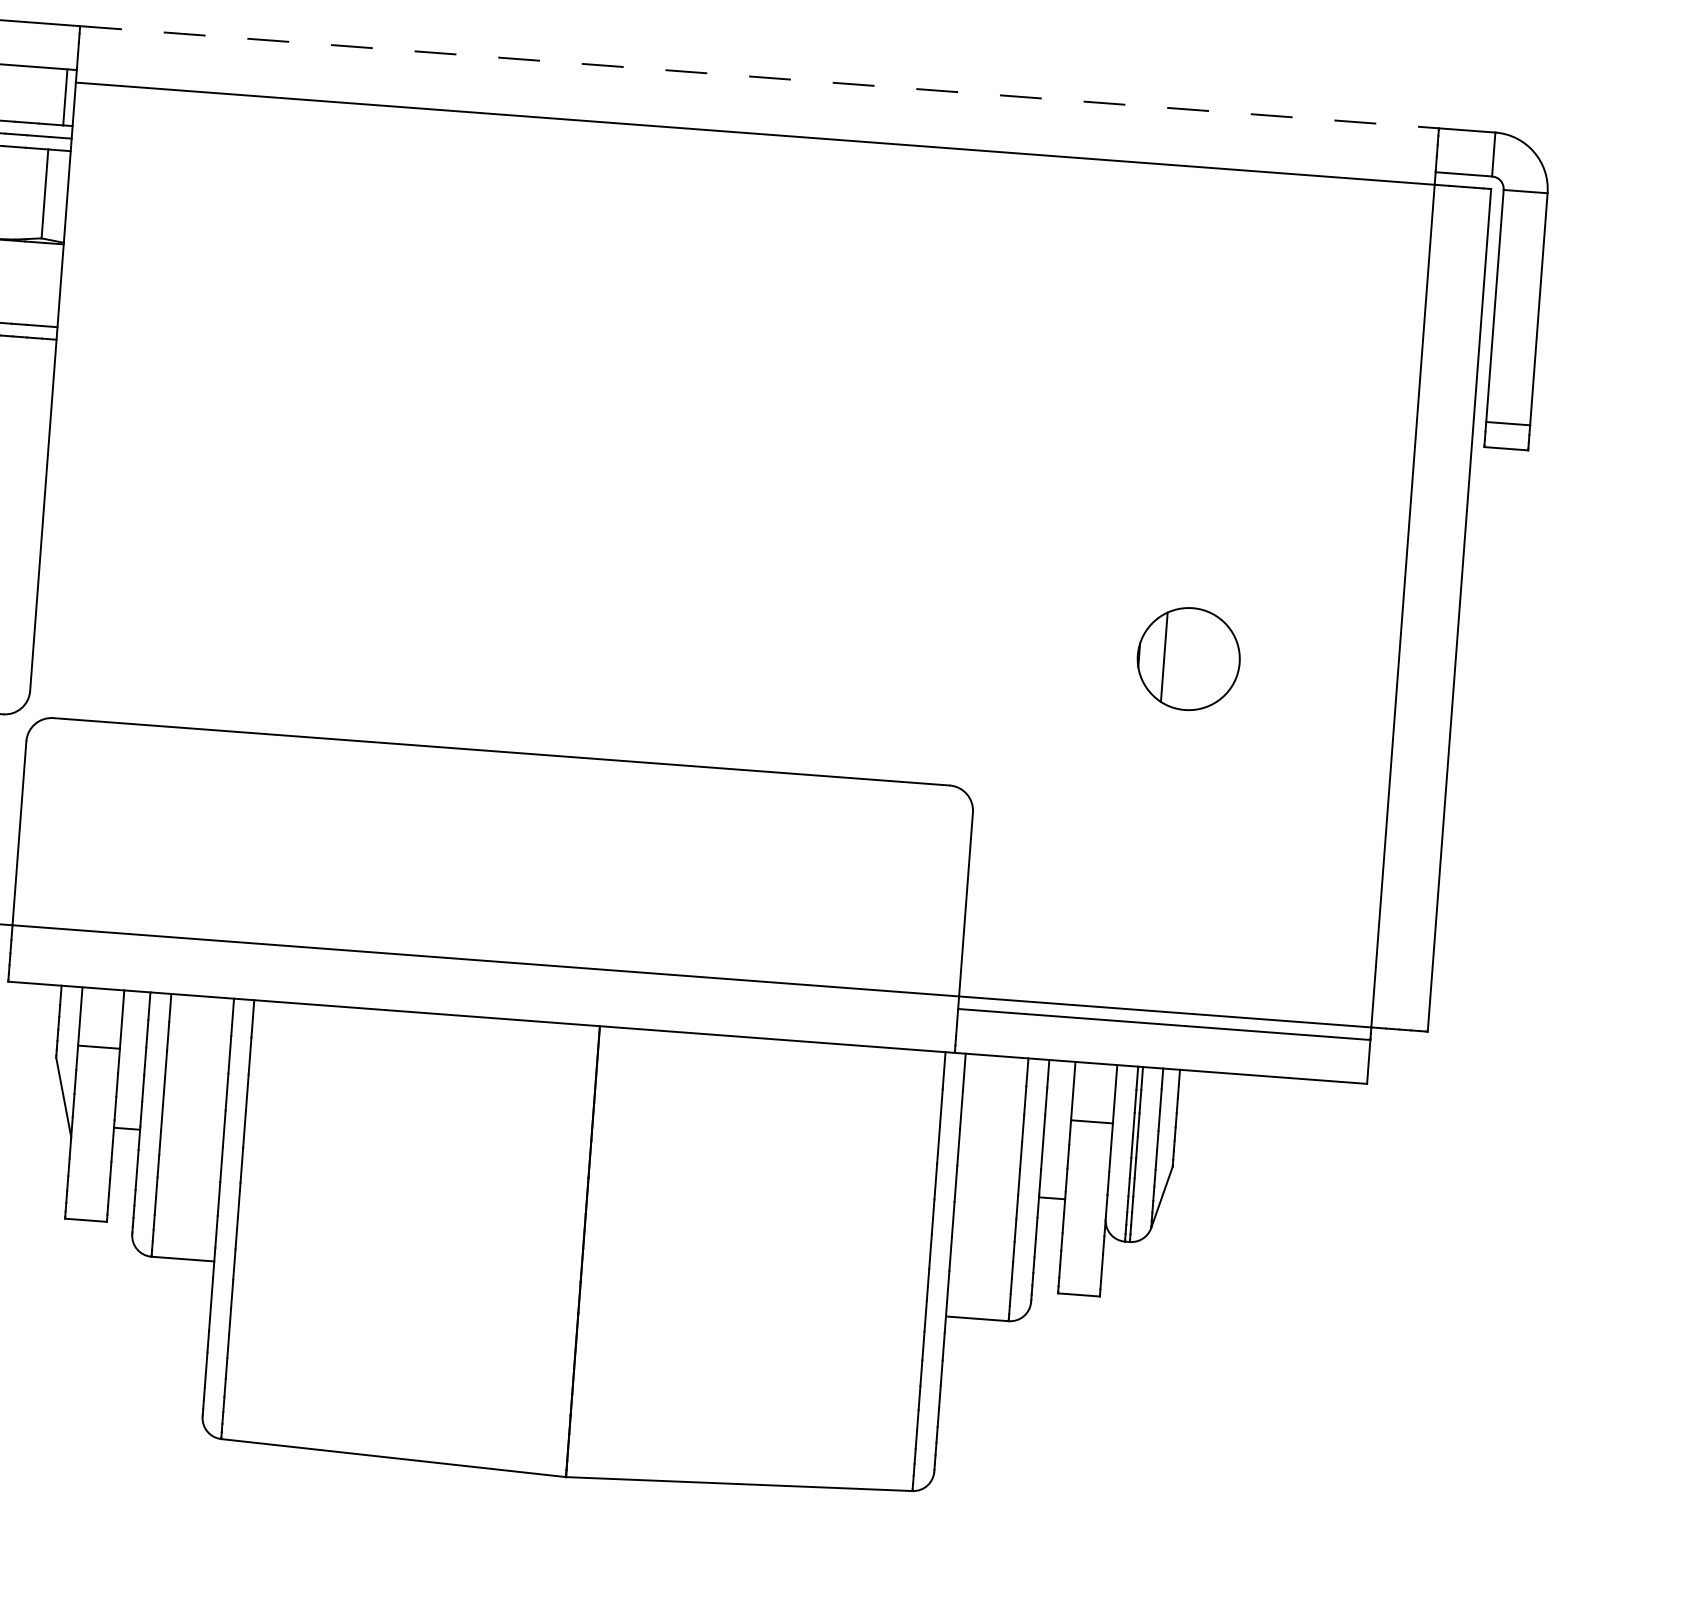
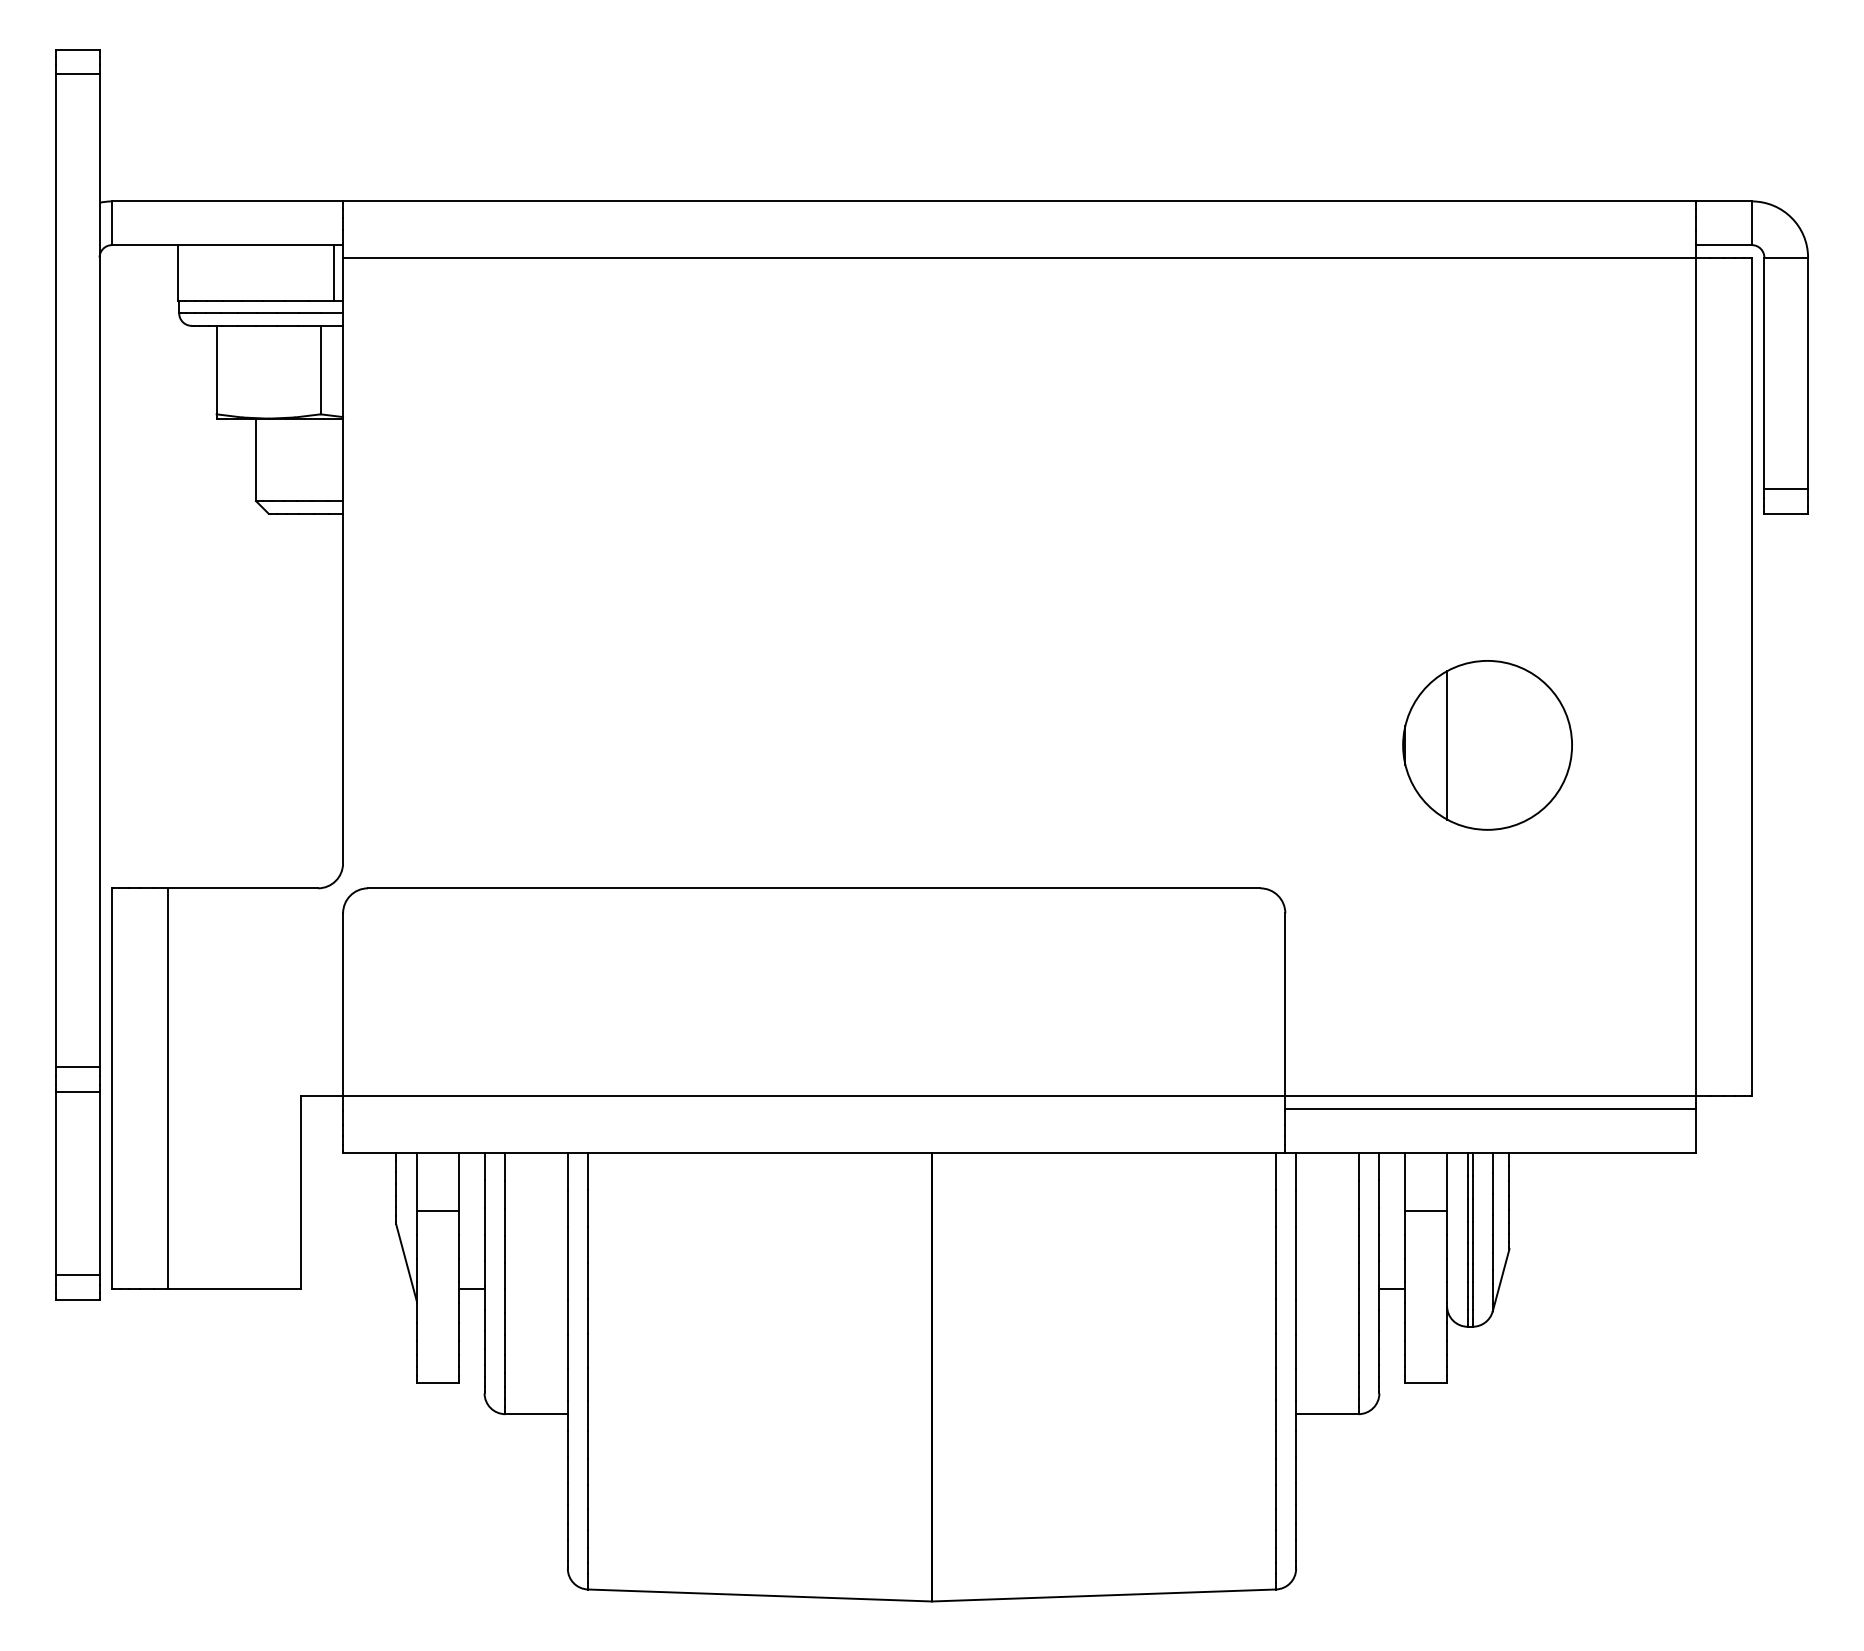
line: (759, 77) -> (1019, 201), dashed -> solid
part: (1188, 659) -> (1487, 745), size x1.67

